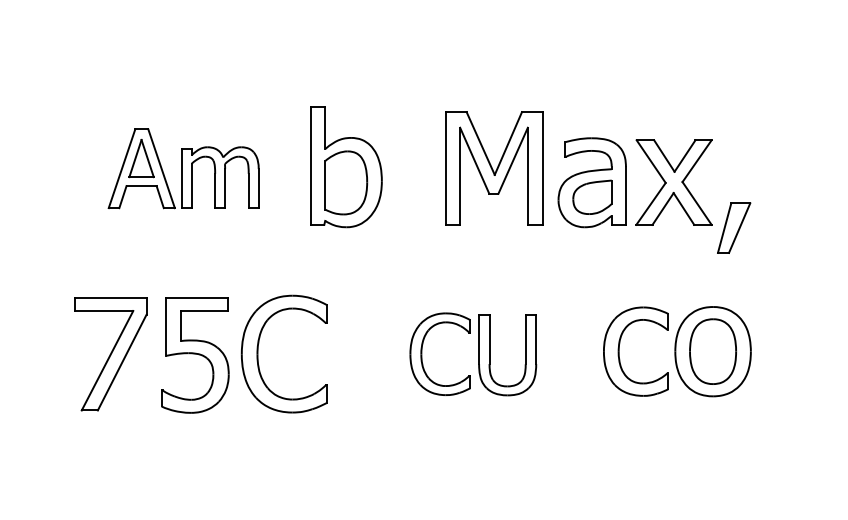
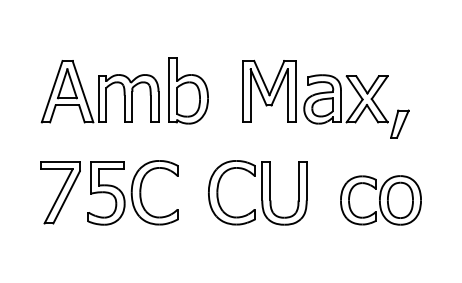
part: (182, 168) -> (99, 91), size x1.43
part: (676, 351) -> (380, 200), moved
part: (472, 353) -> (257, 192), size x1.43

